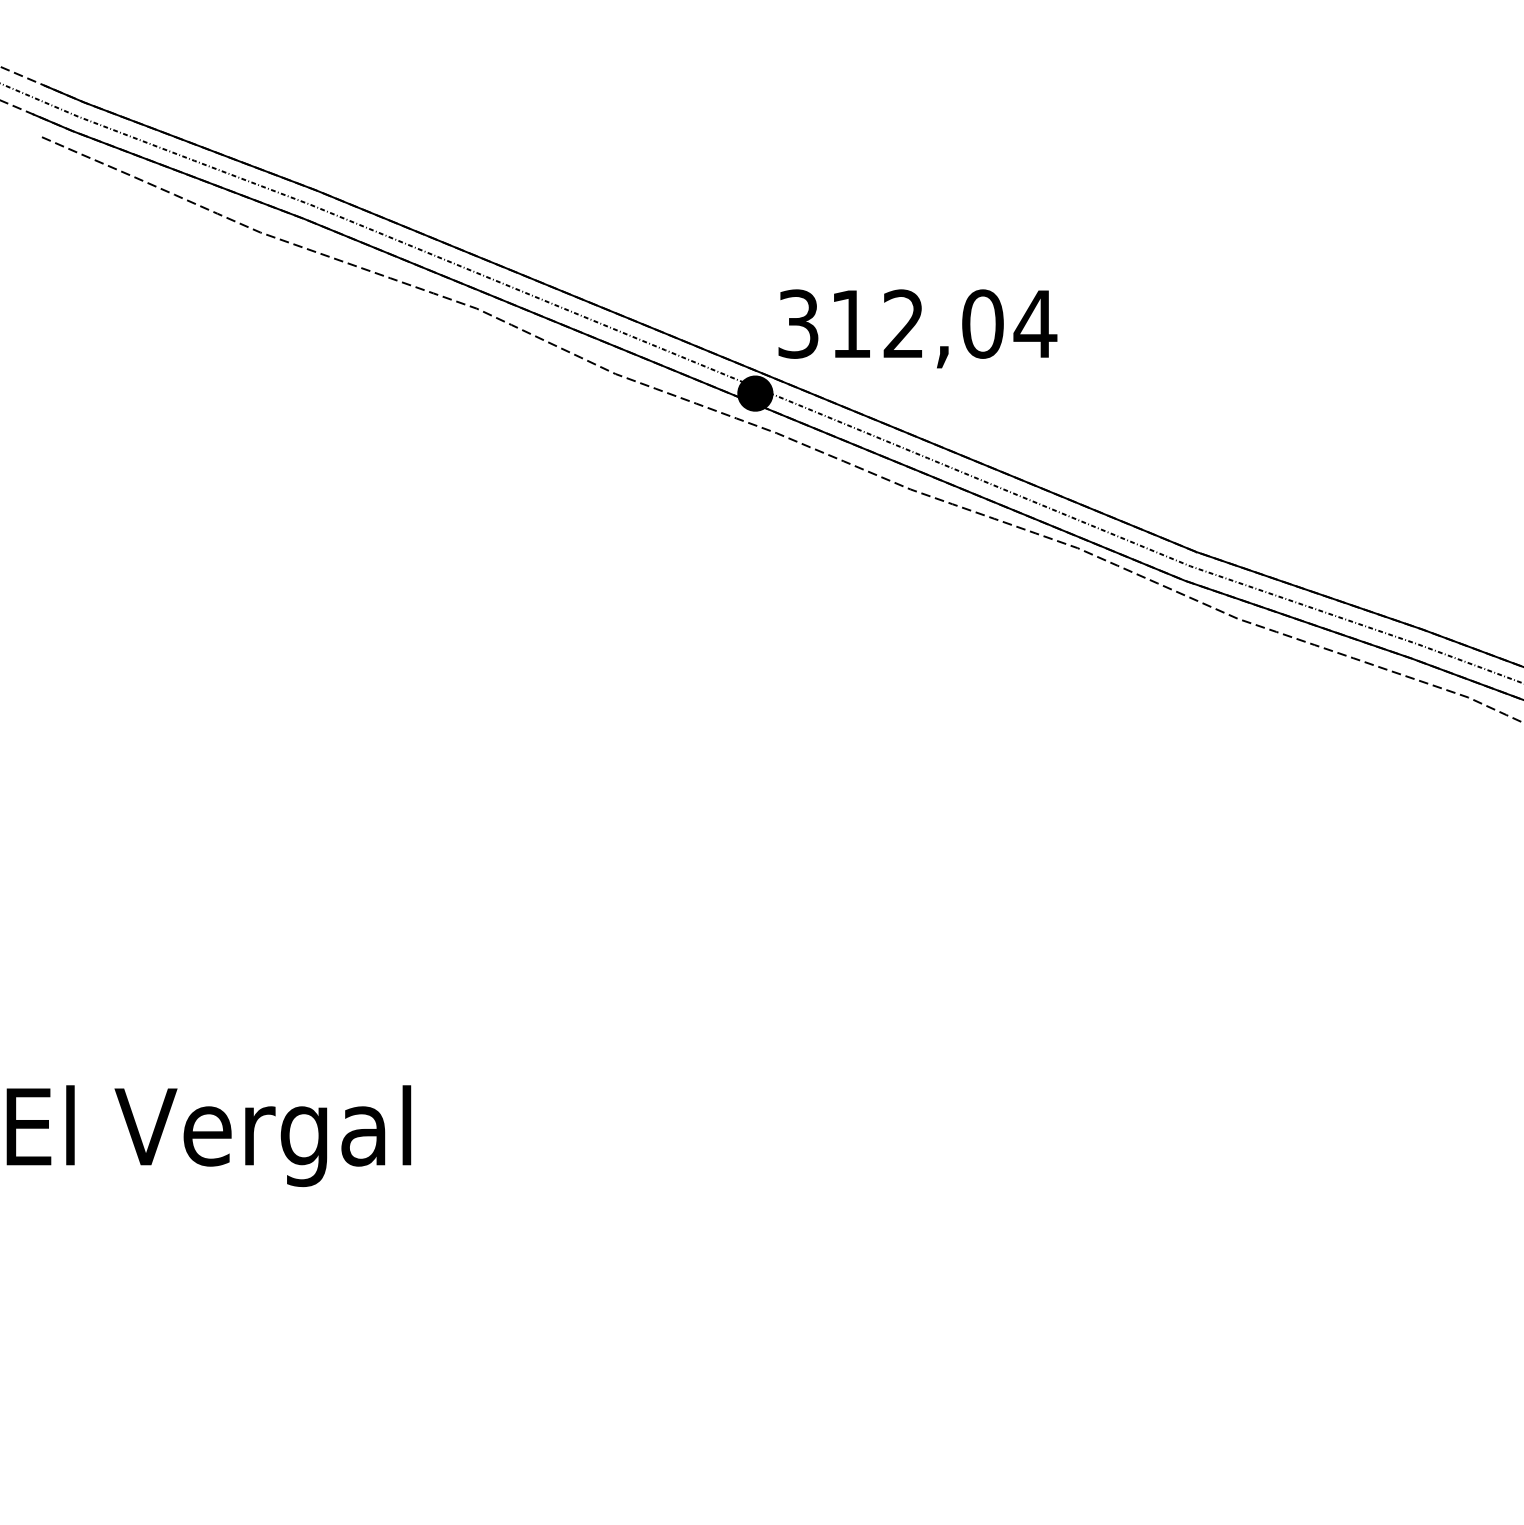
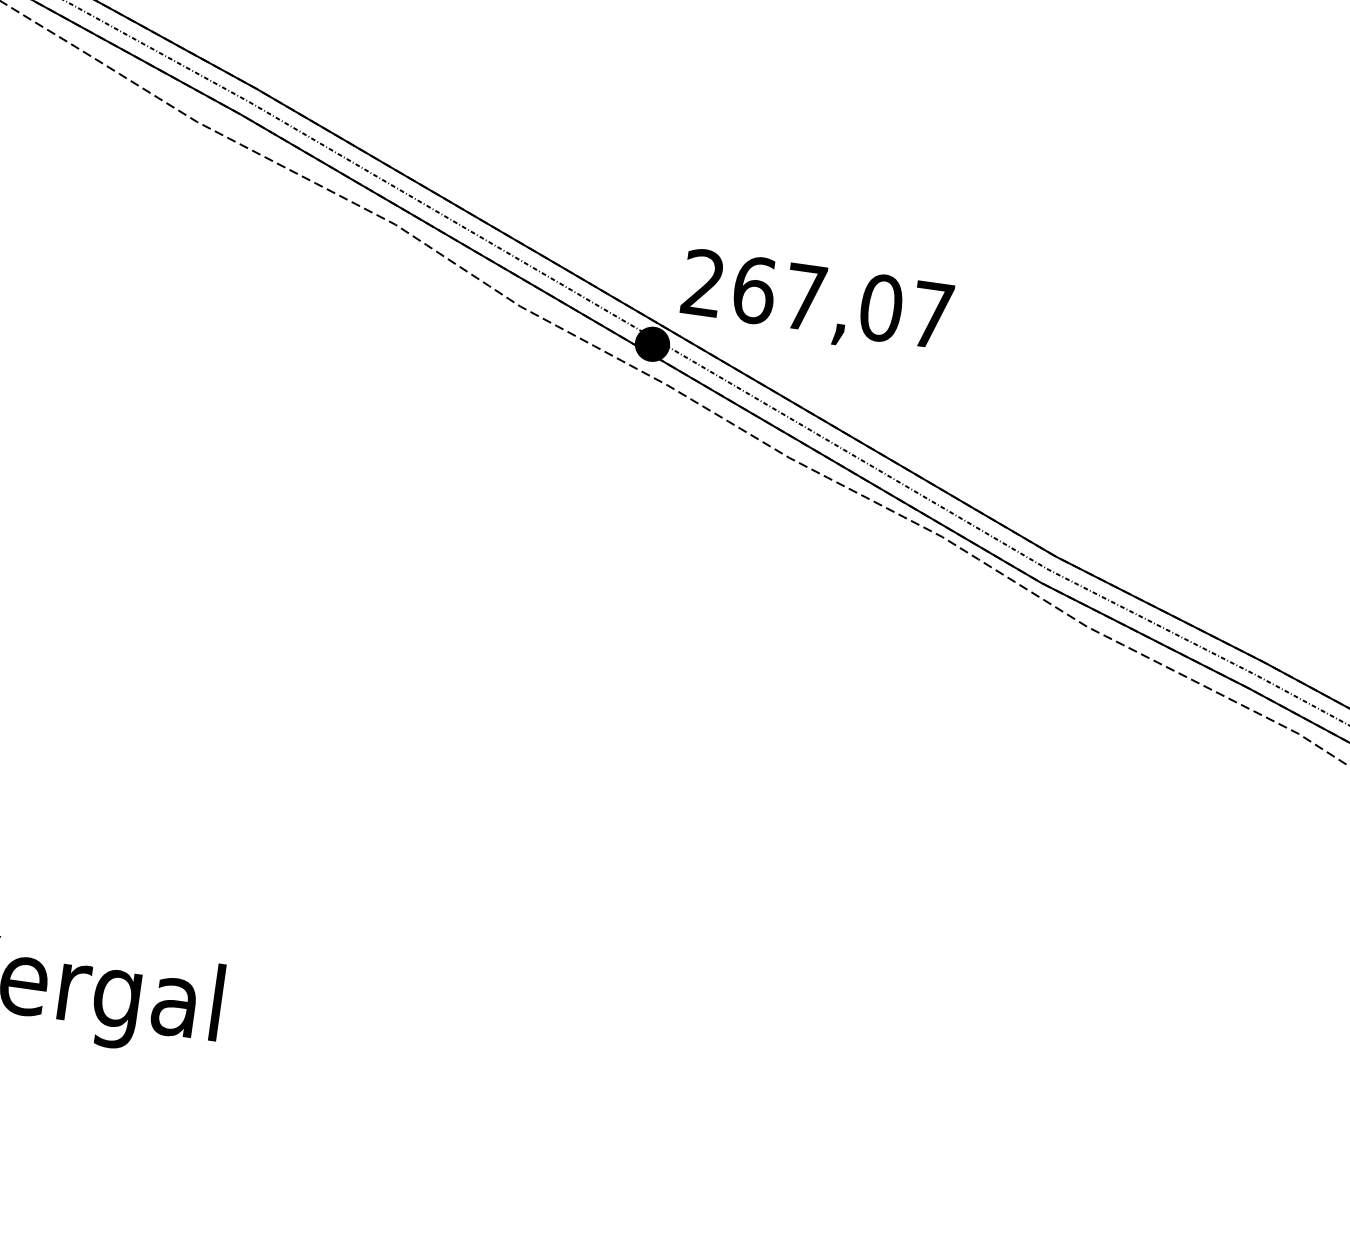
text: (917, 323) -> (818, 298), 312,04 -> 267,07

